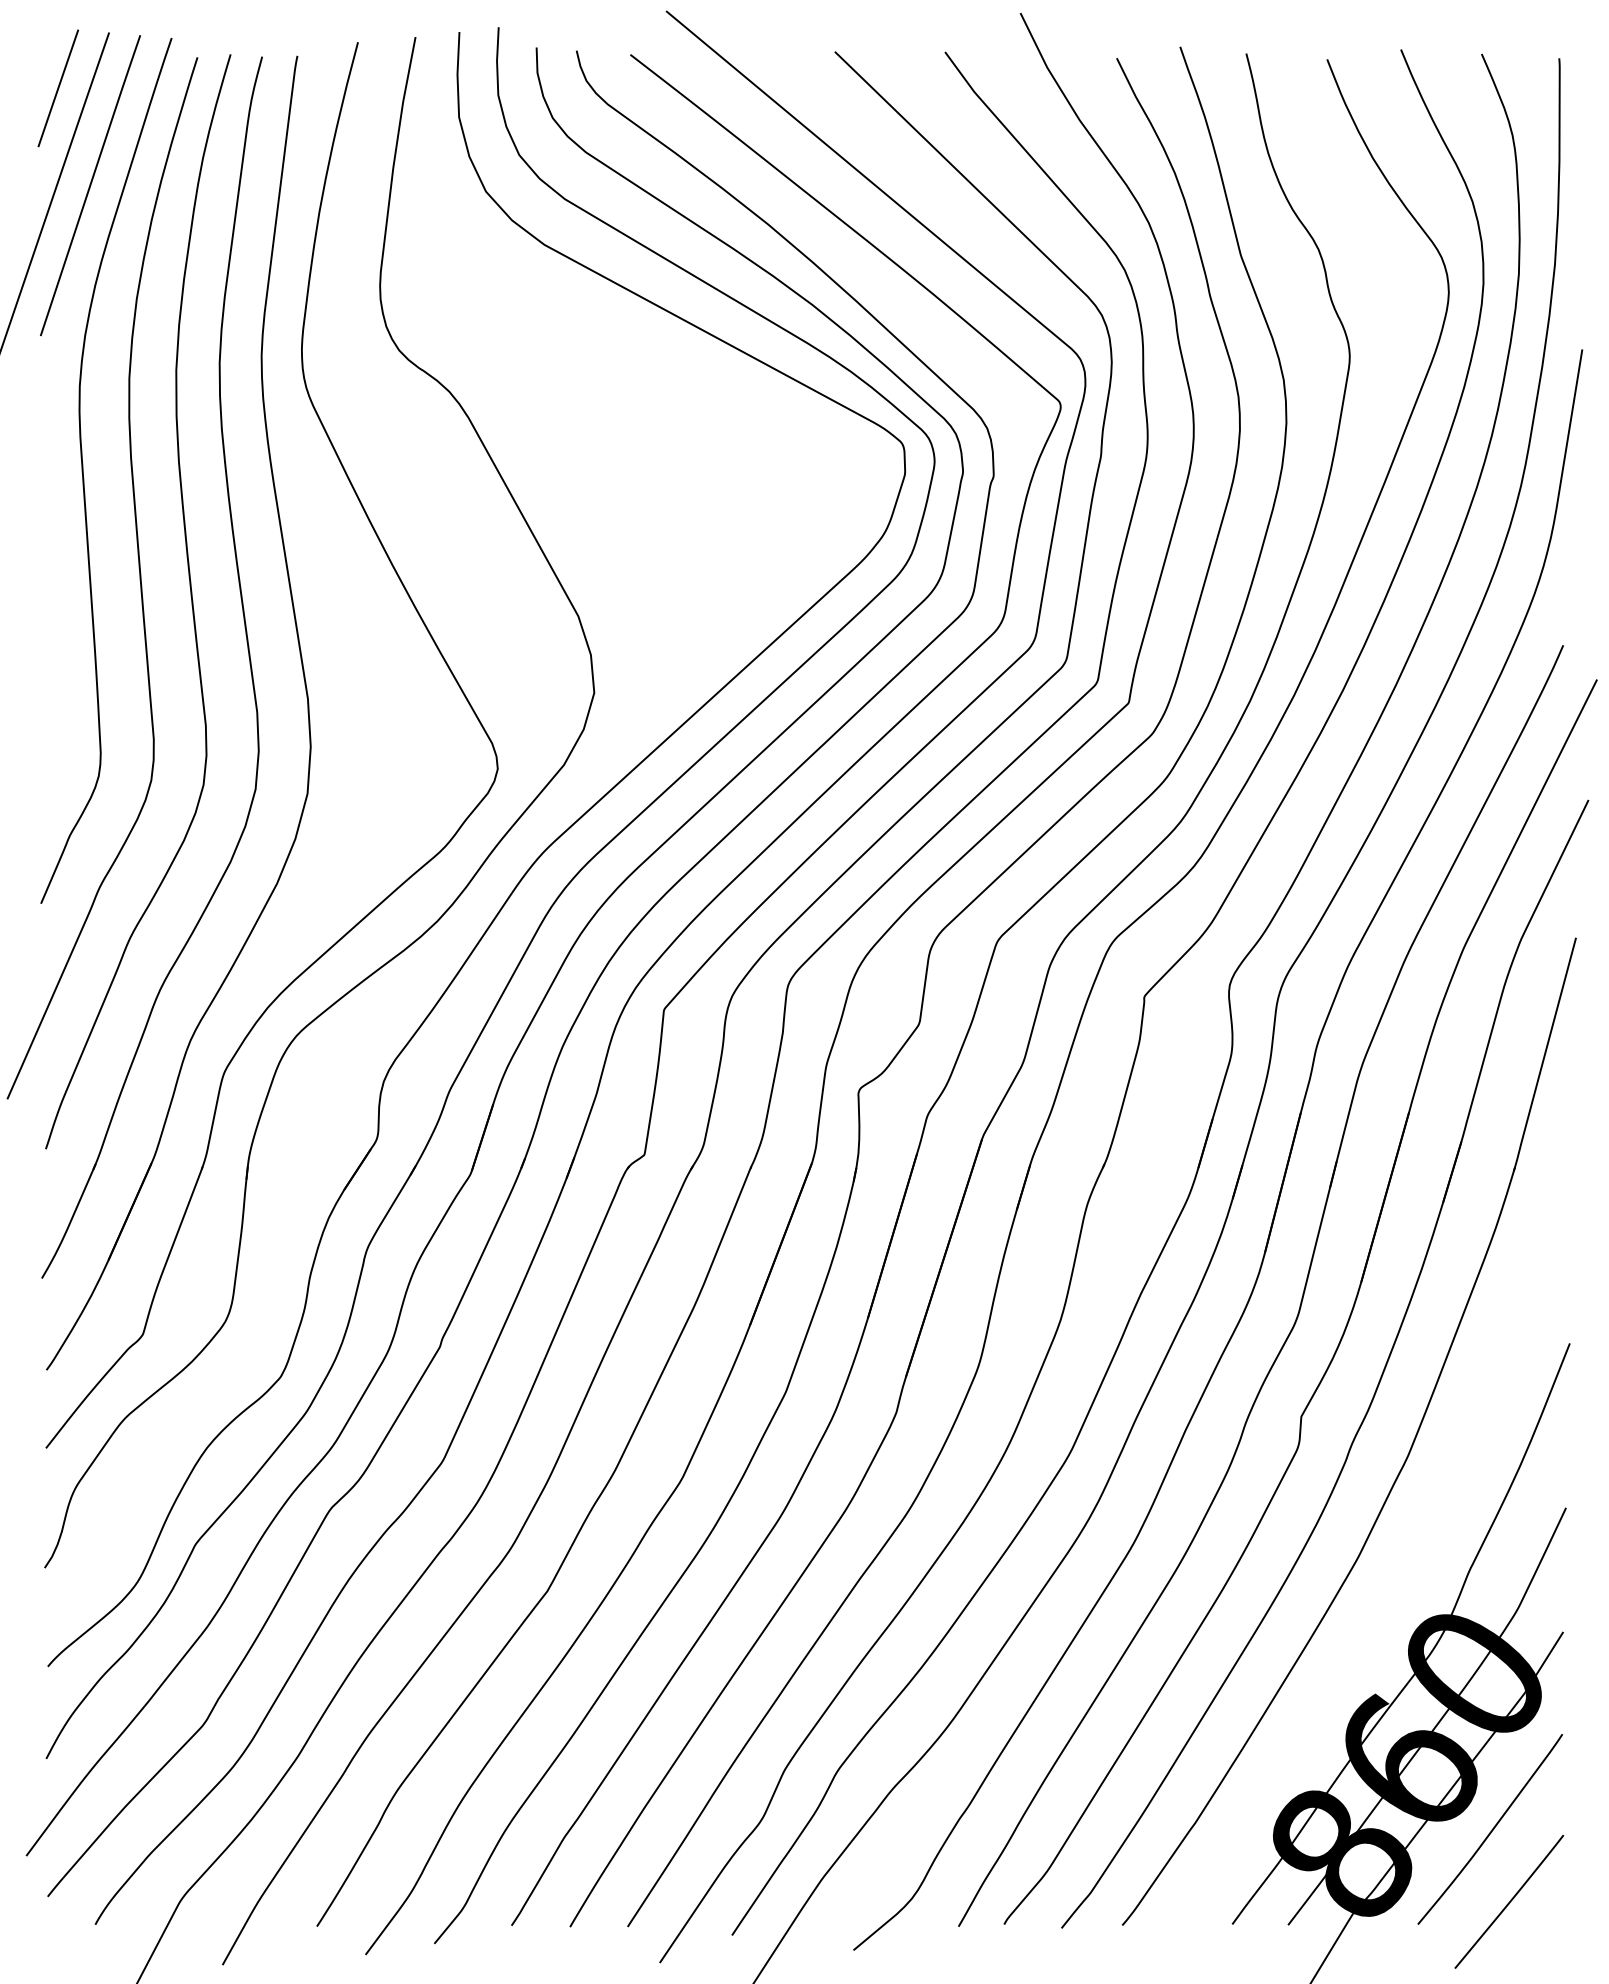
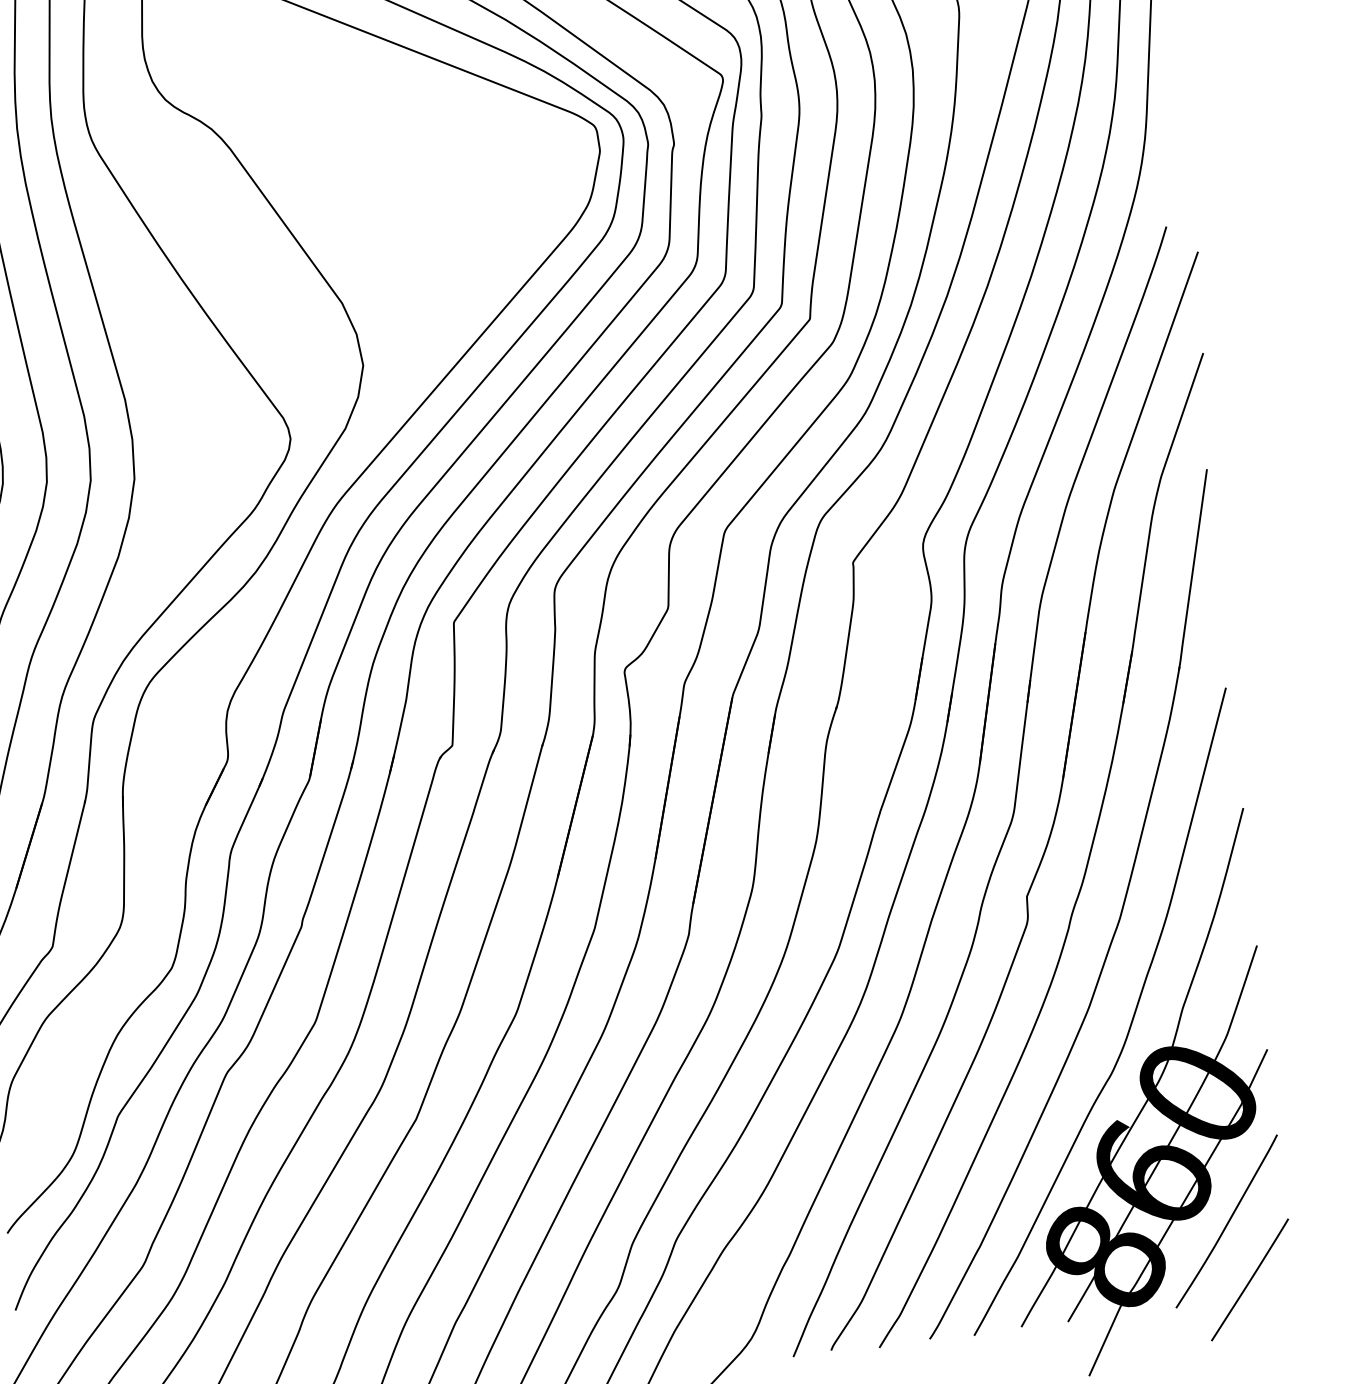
curve: (1407, 1576) -> (1131, 1019), added

